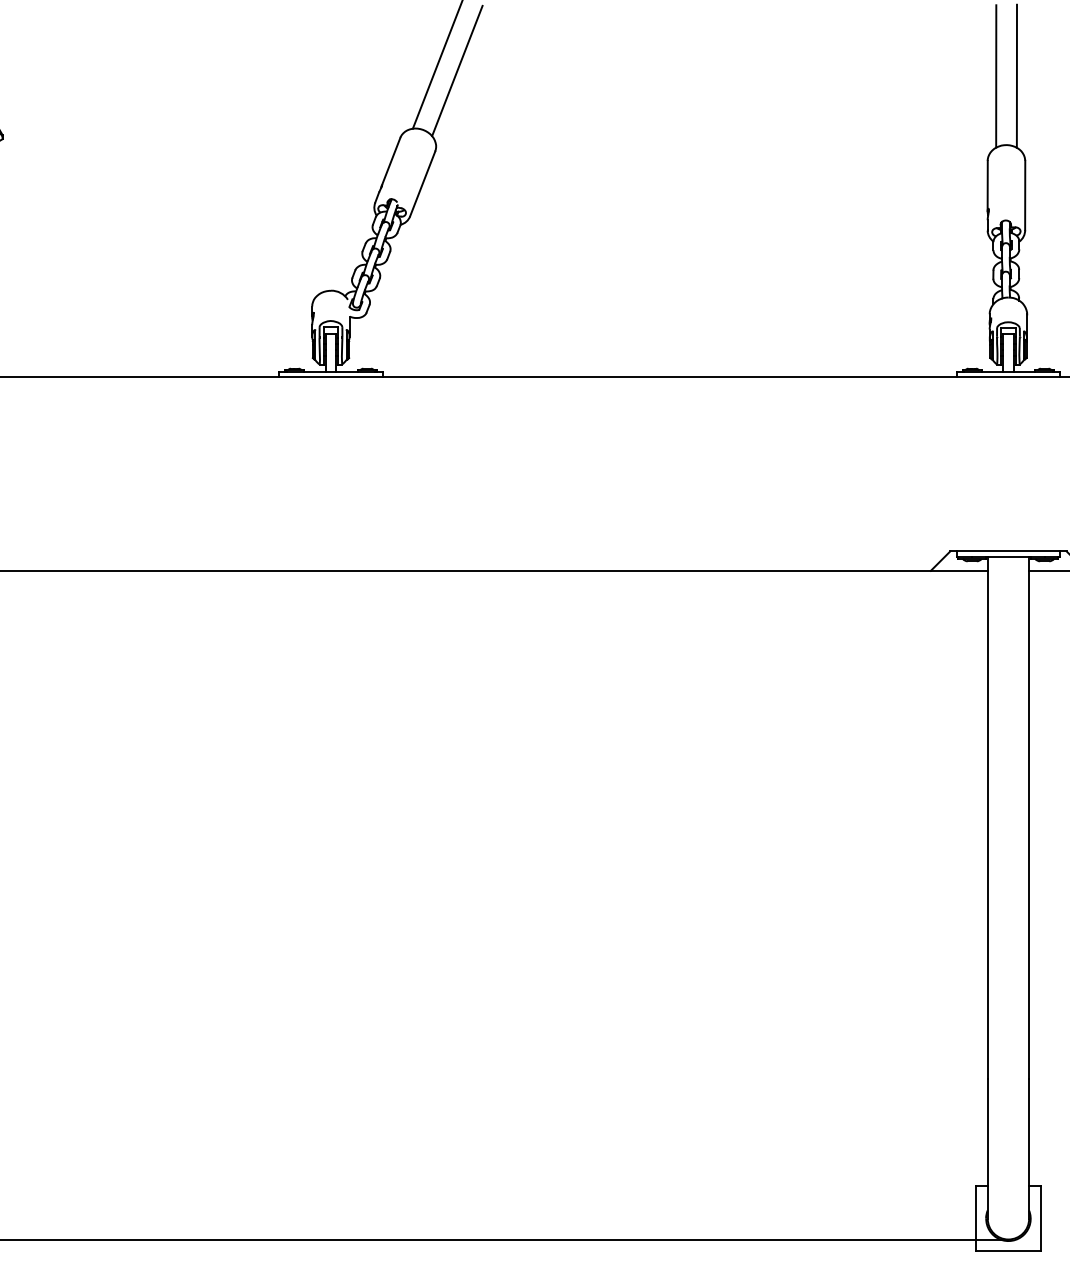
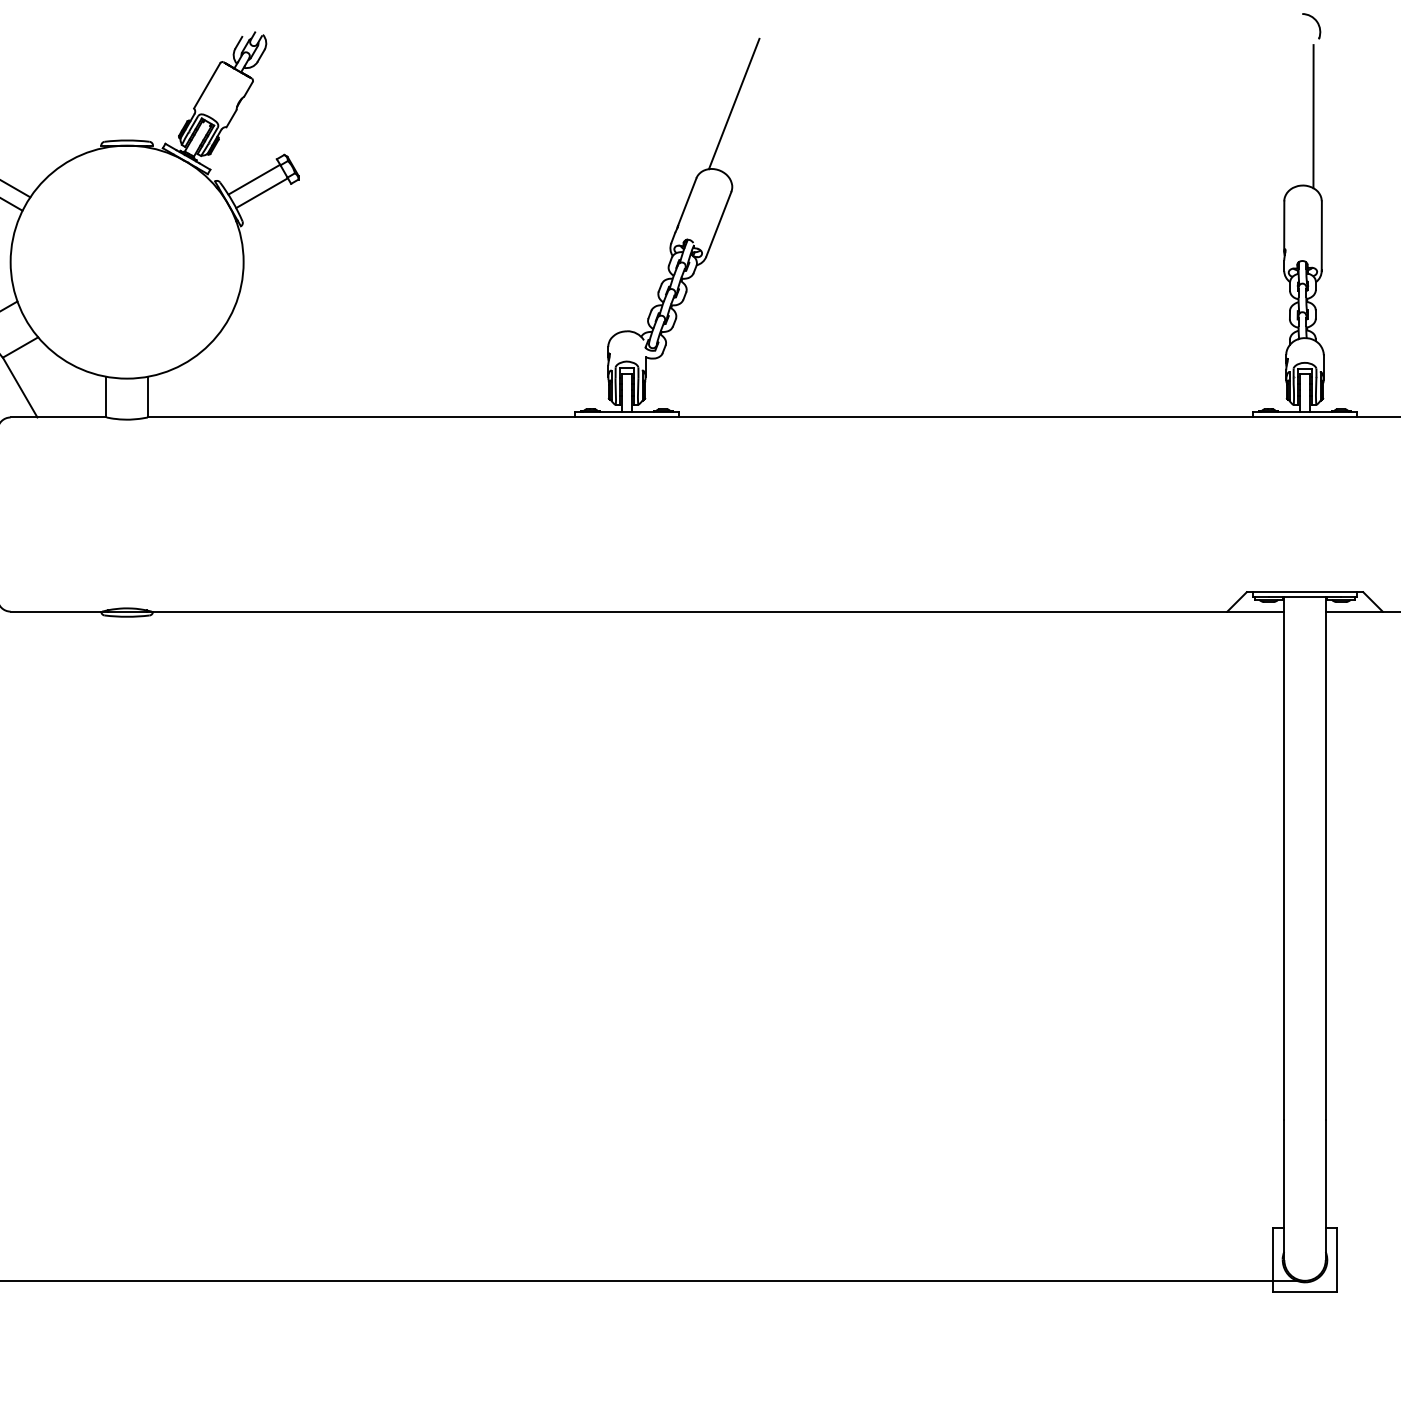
line: (457, 71) -> (753, 111), removed
line: (995, 76) -> (1292, 116), removed

